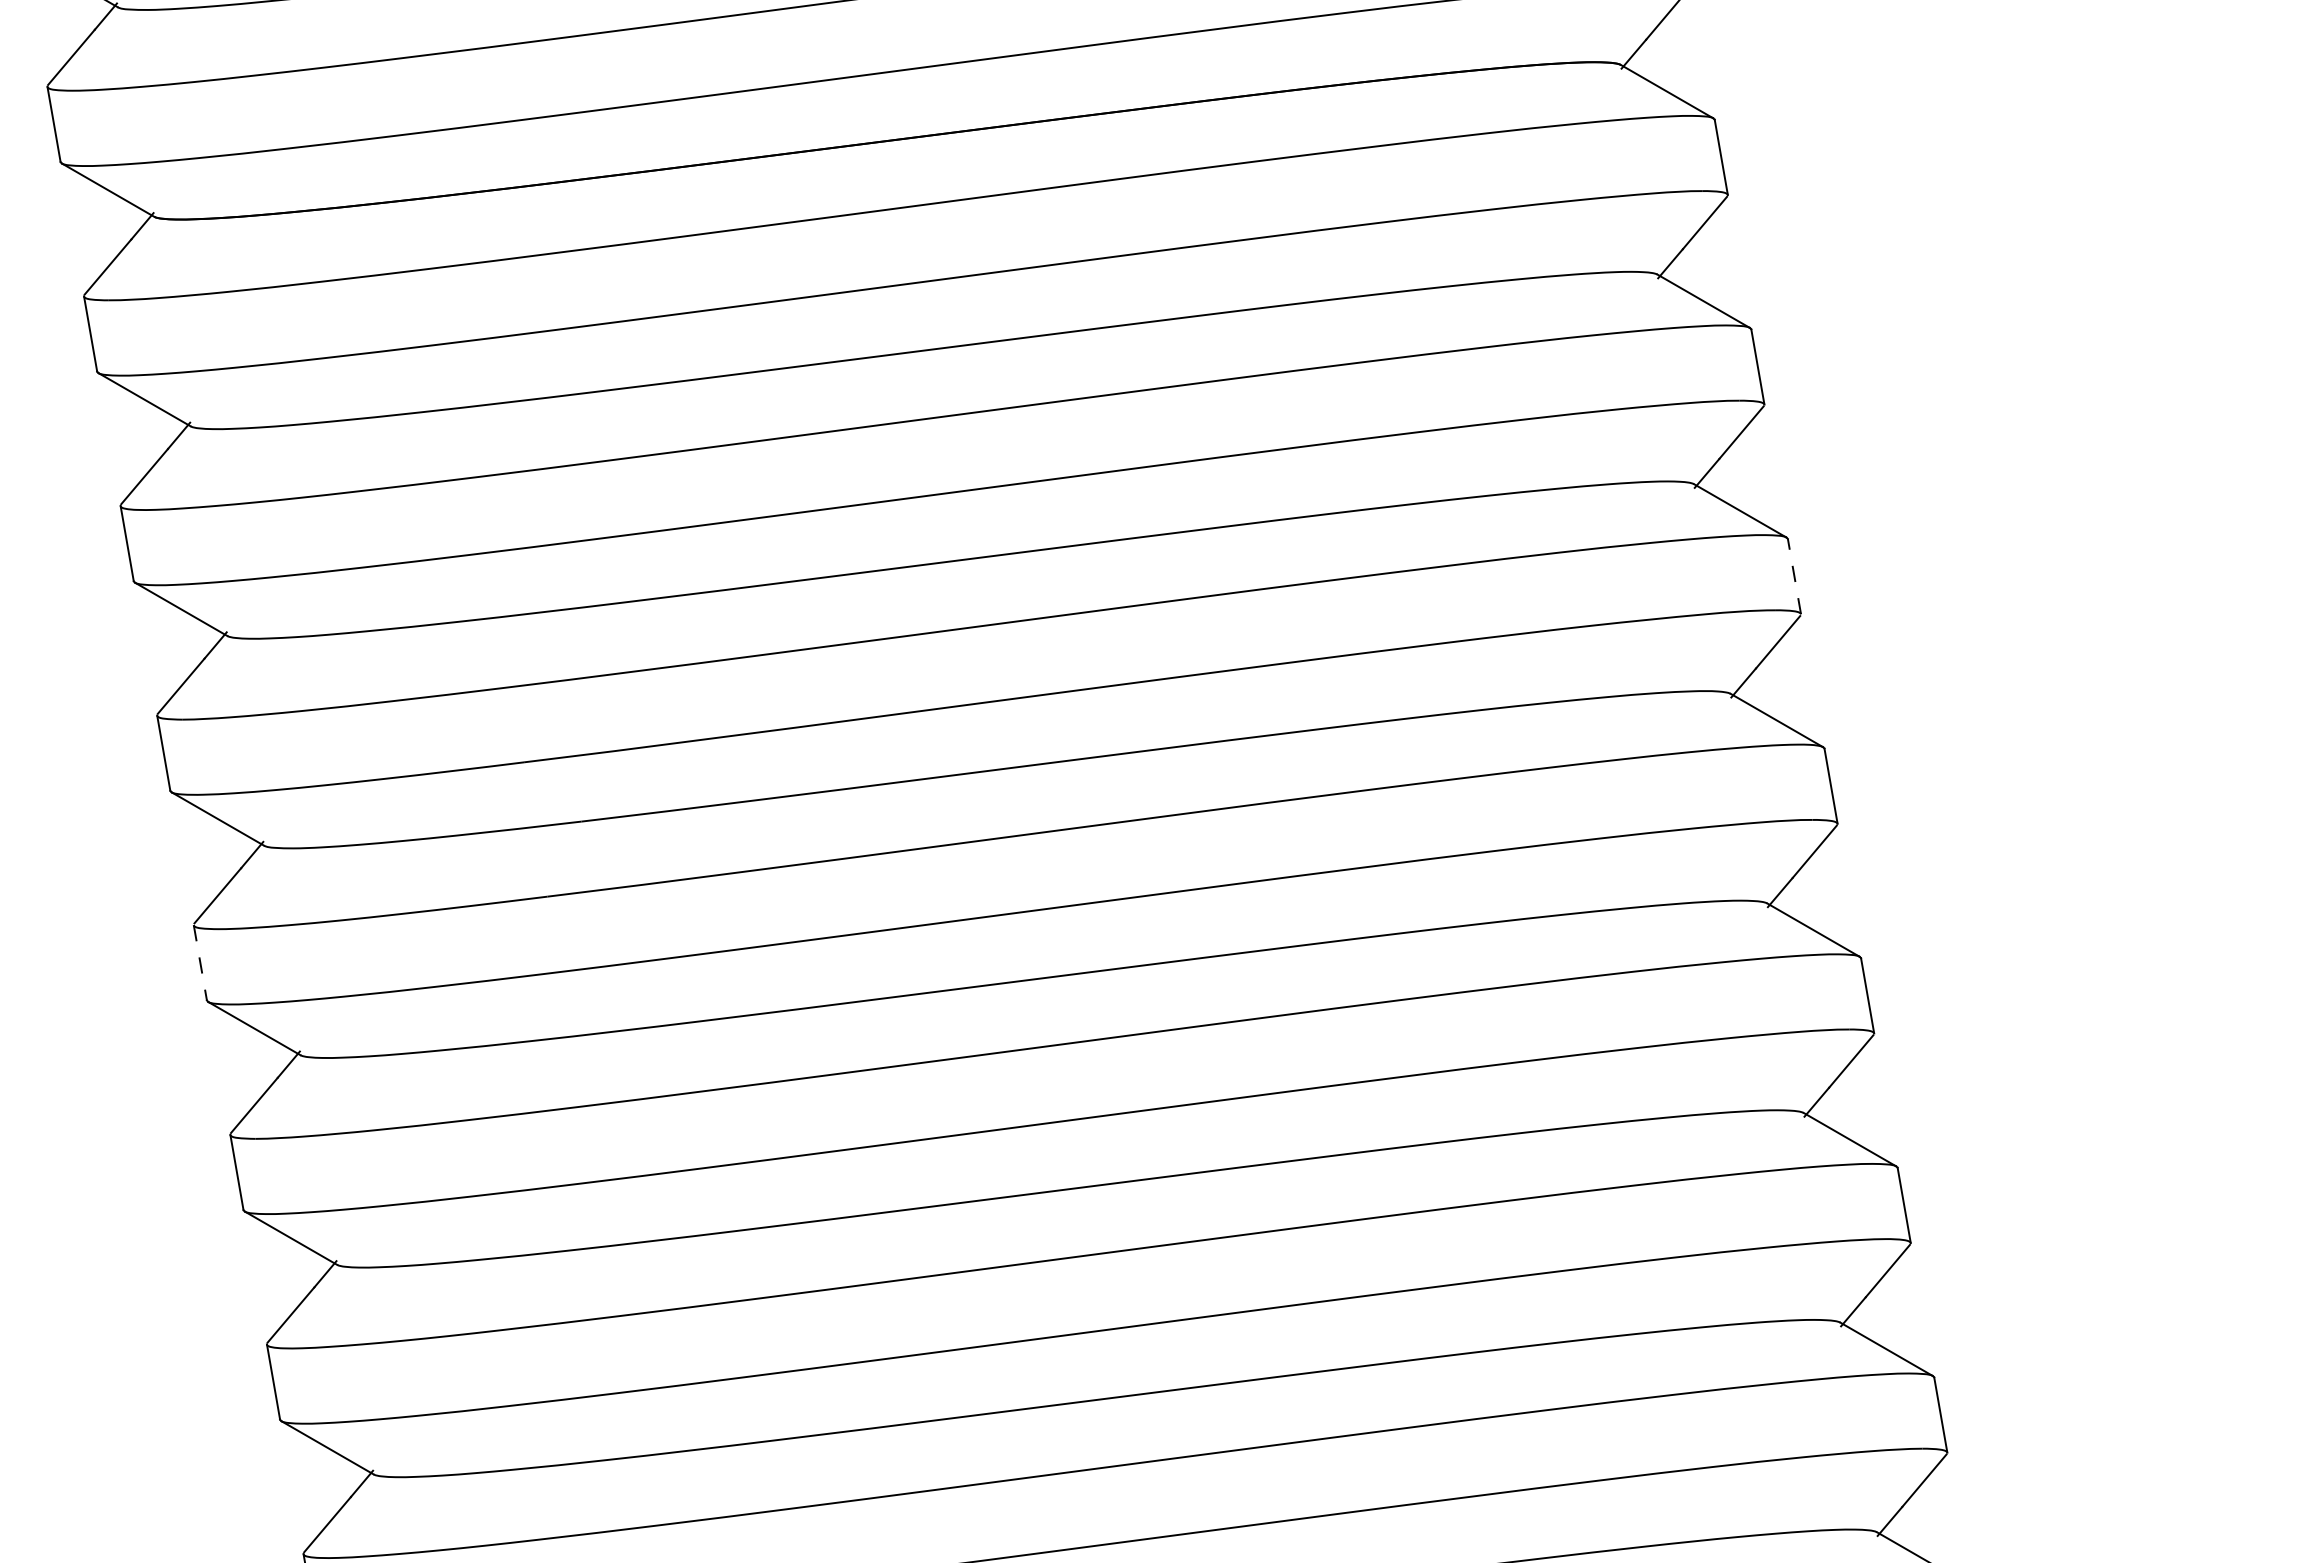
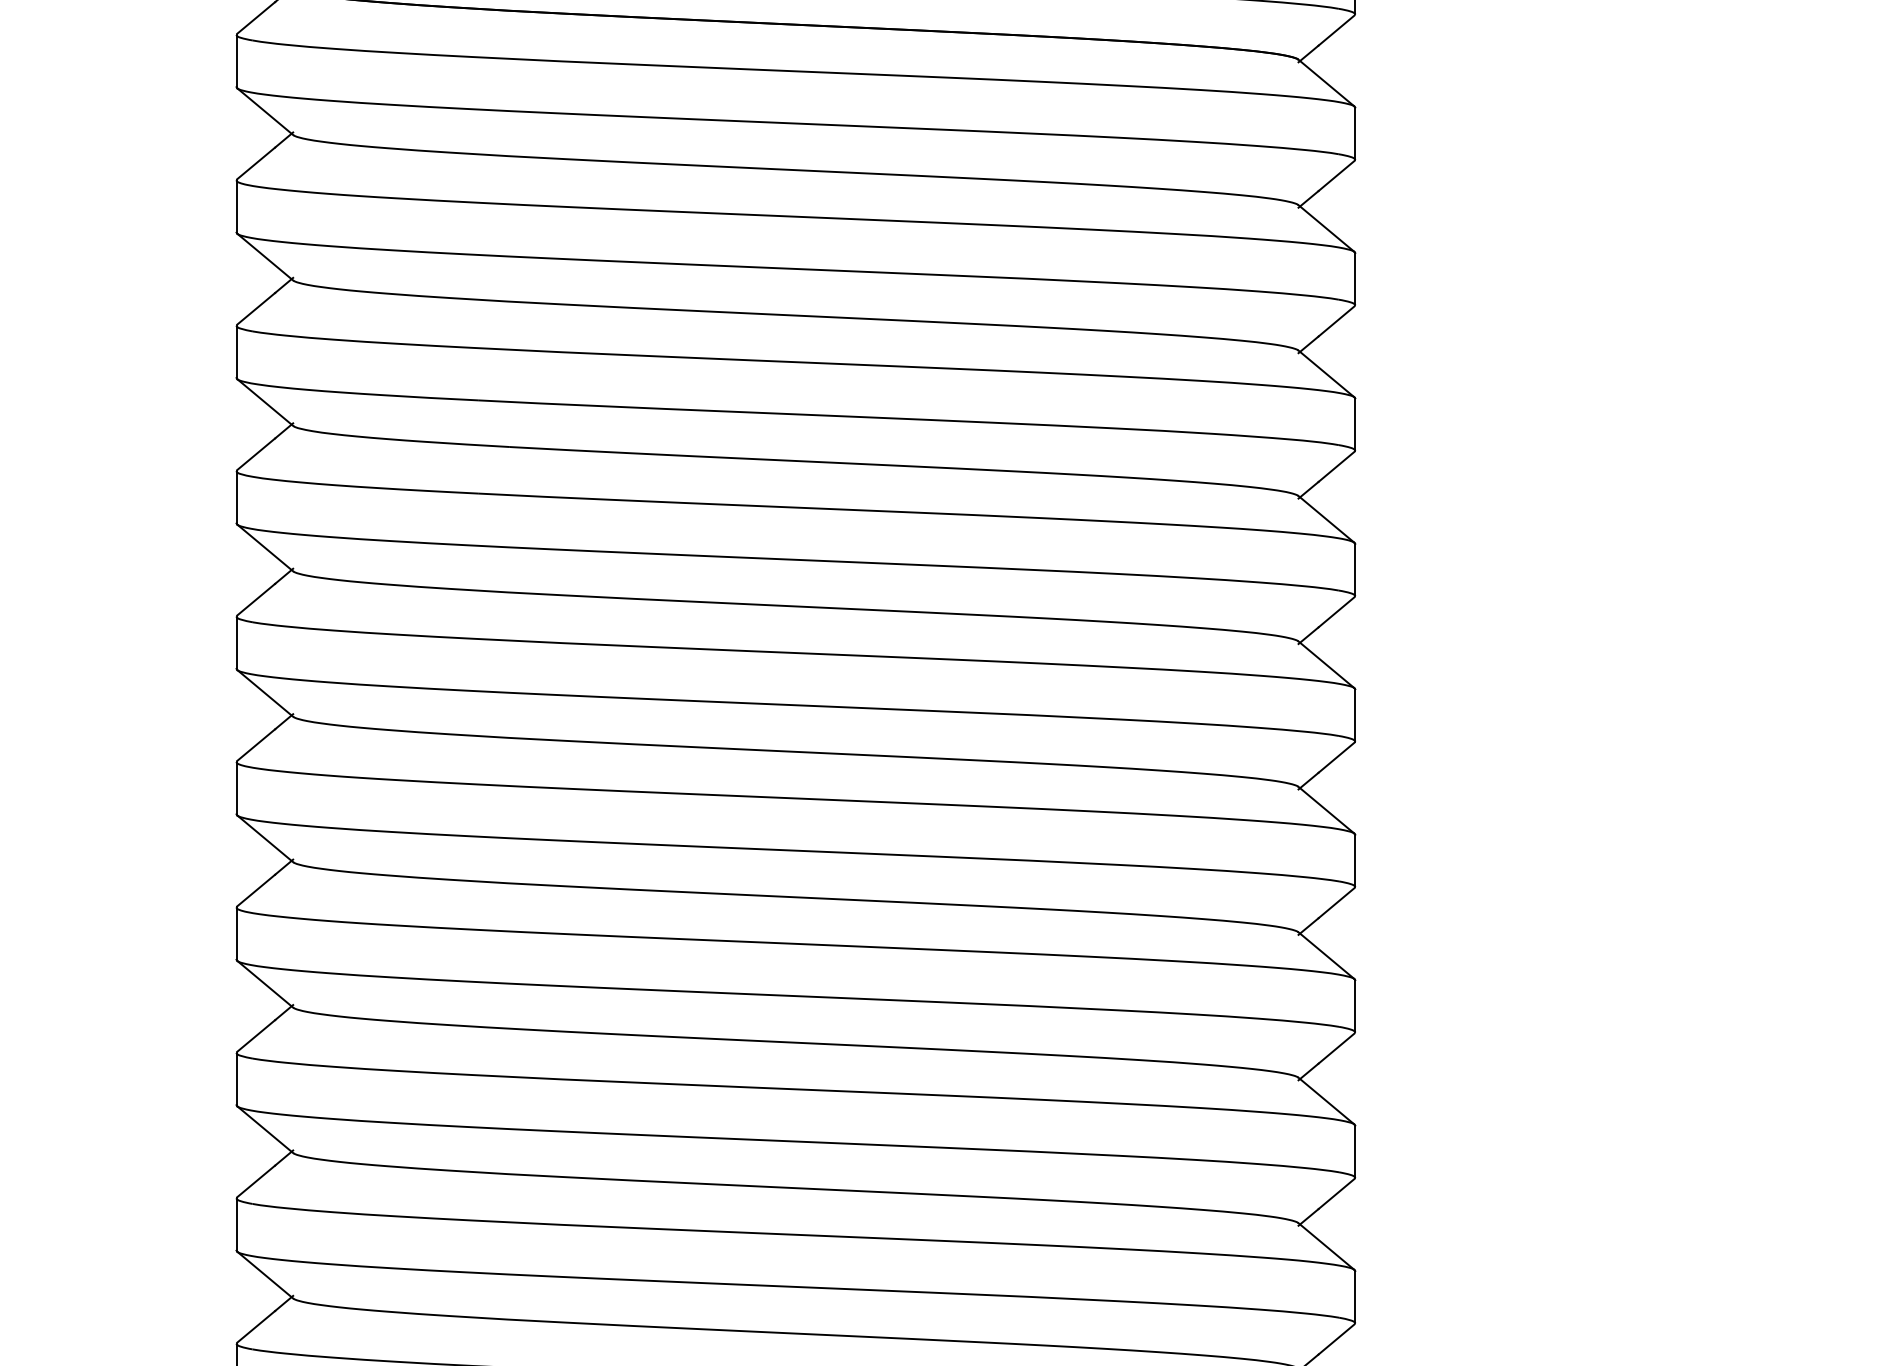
line: (1794, 576) -> (1355, 424), dashed -> solid
line: (200, 963) -> (236, 497), dashed -> solid

